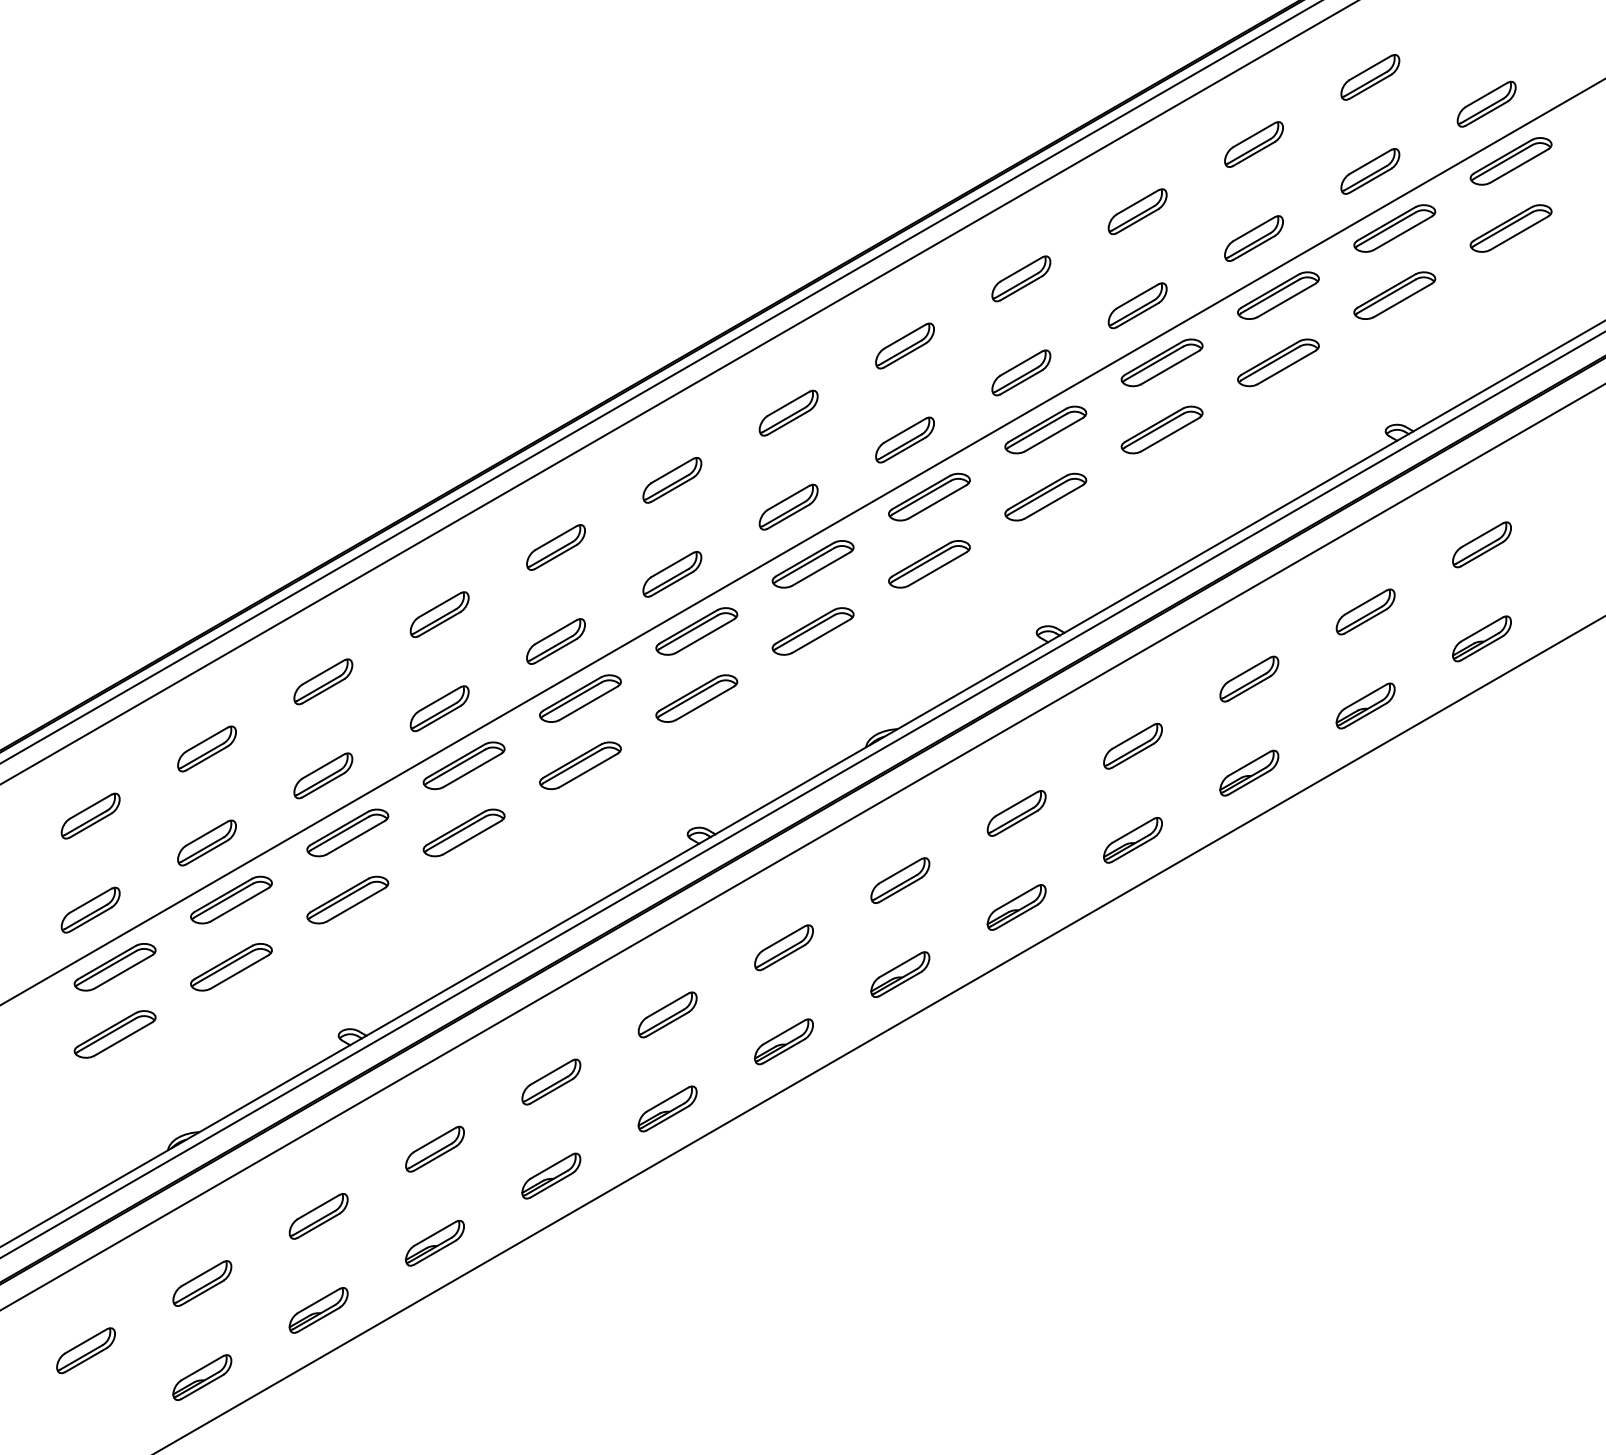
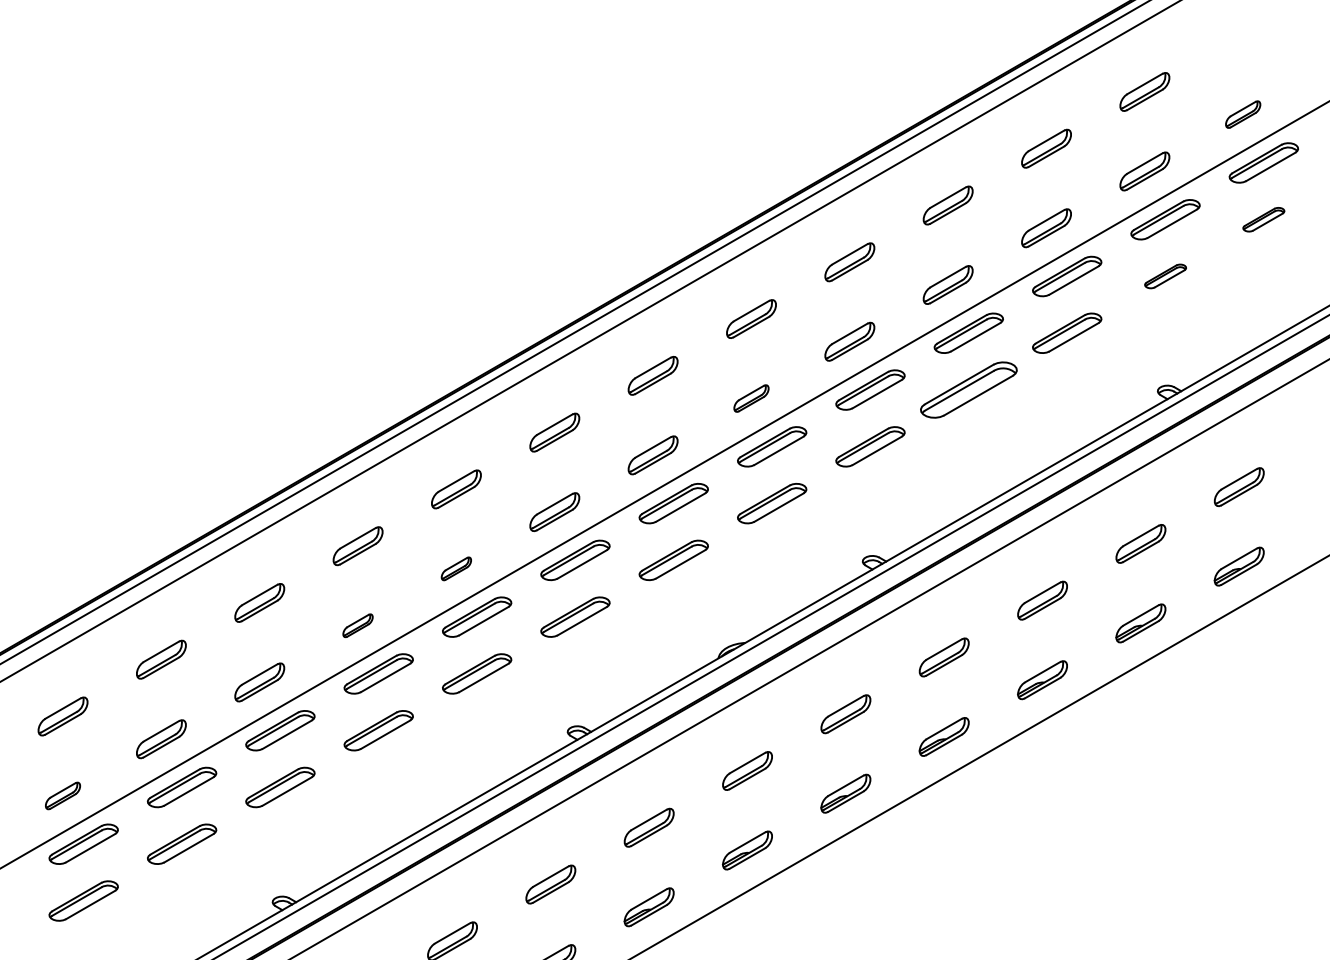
part: (1486, 103) -> (1243, 114), size x0.7
part: (1510, 228) -> (1263, 219), size x0.6
part: (1394, 295) -> (1165, 276), size x0.6
part: (1161, 429) -> (968, 389), size x1.4
part: (904, 439) -> (751, 398), size x0.7
part: (555, 641) -> (456, 568), size x0.6
part: (439, 708) -> (357, 625), size x0.6
part: (90, 909) -> (62, 795), size x0.7

